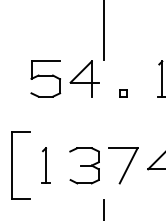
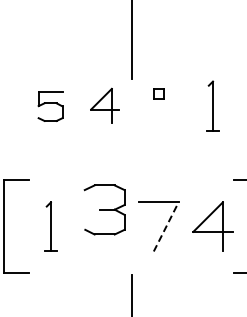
part: (84, 78) -> (104, 105), size x0.7
part: (45, 79) -> (50, 106), size x0.6
part: (123, 92) -> (158, 93), moved
part: (84, 165) -> (104, 209), moved
line: (128, 165) -> (166, 226), solid -> dashed

